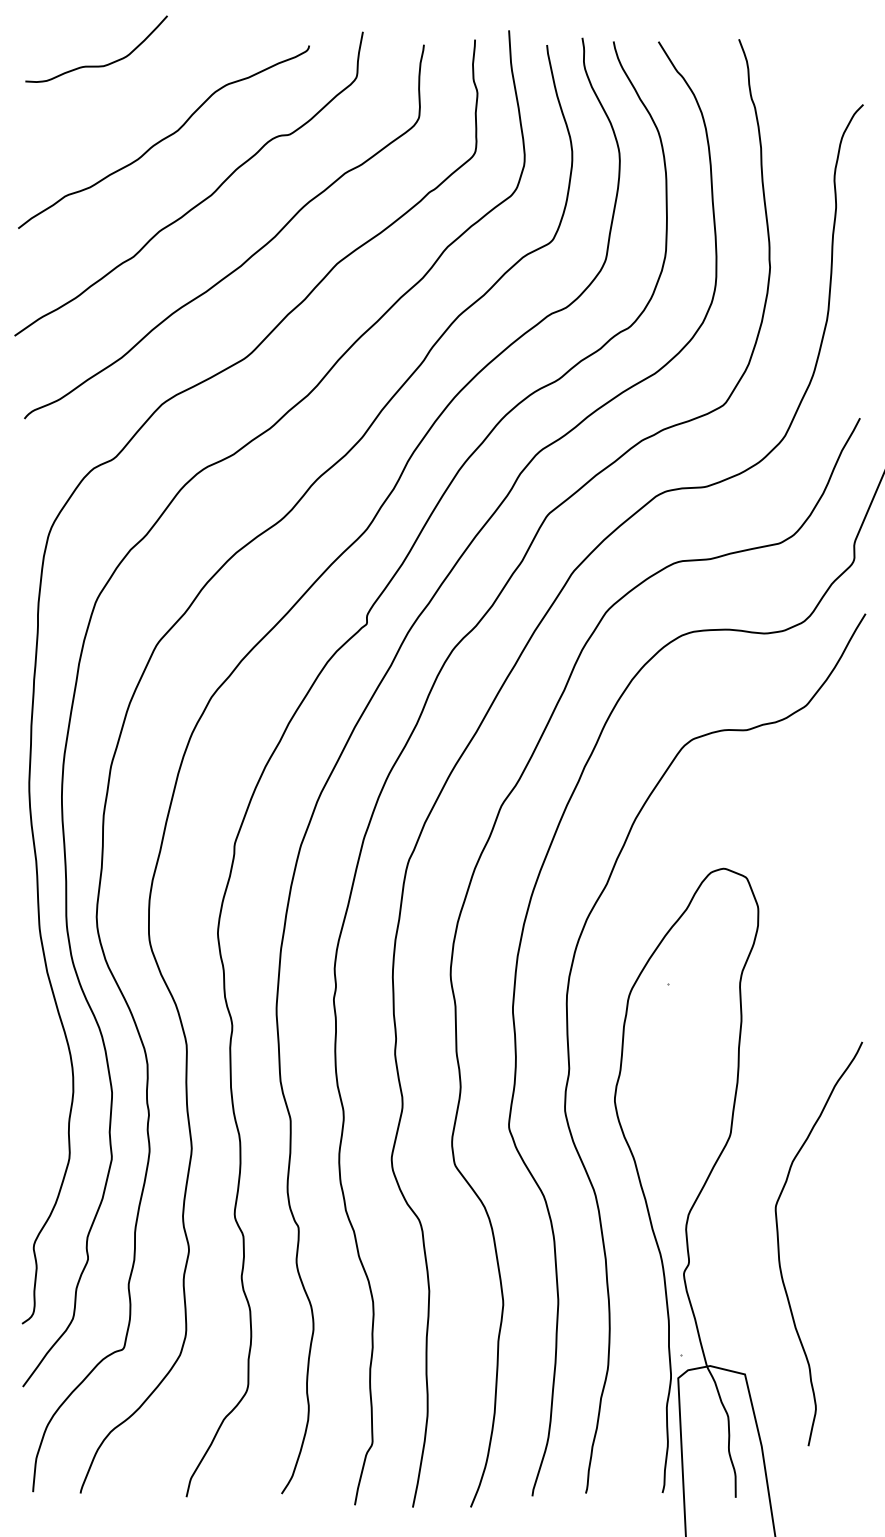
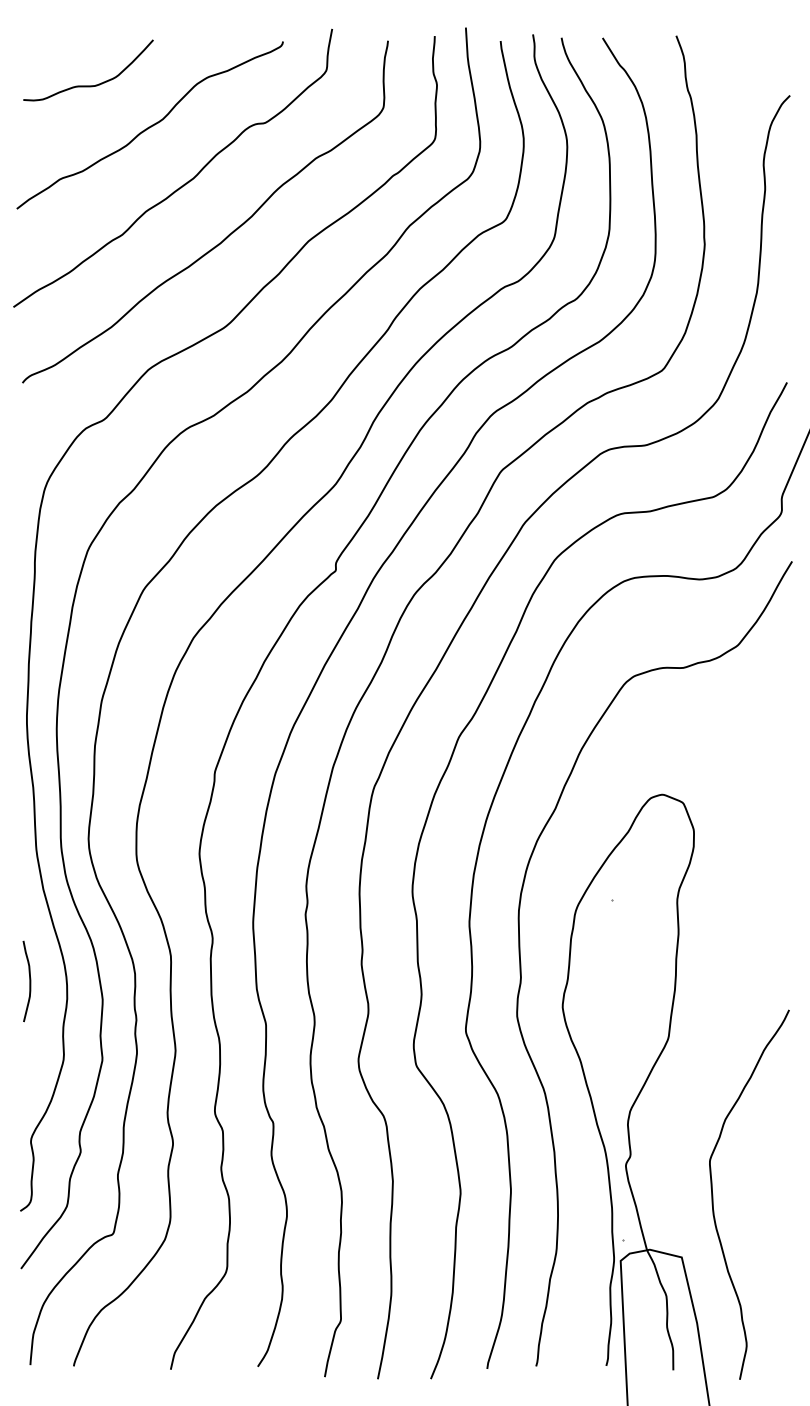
curve: (96, 65) -> (88, 85), moved
curve: (32, 1072) -> (29, 981), added
curve: (779, 1243) -> (713, 1194), moved

